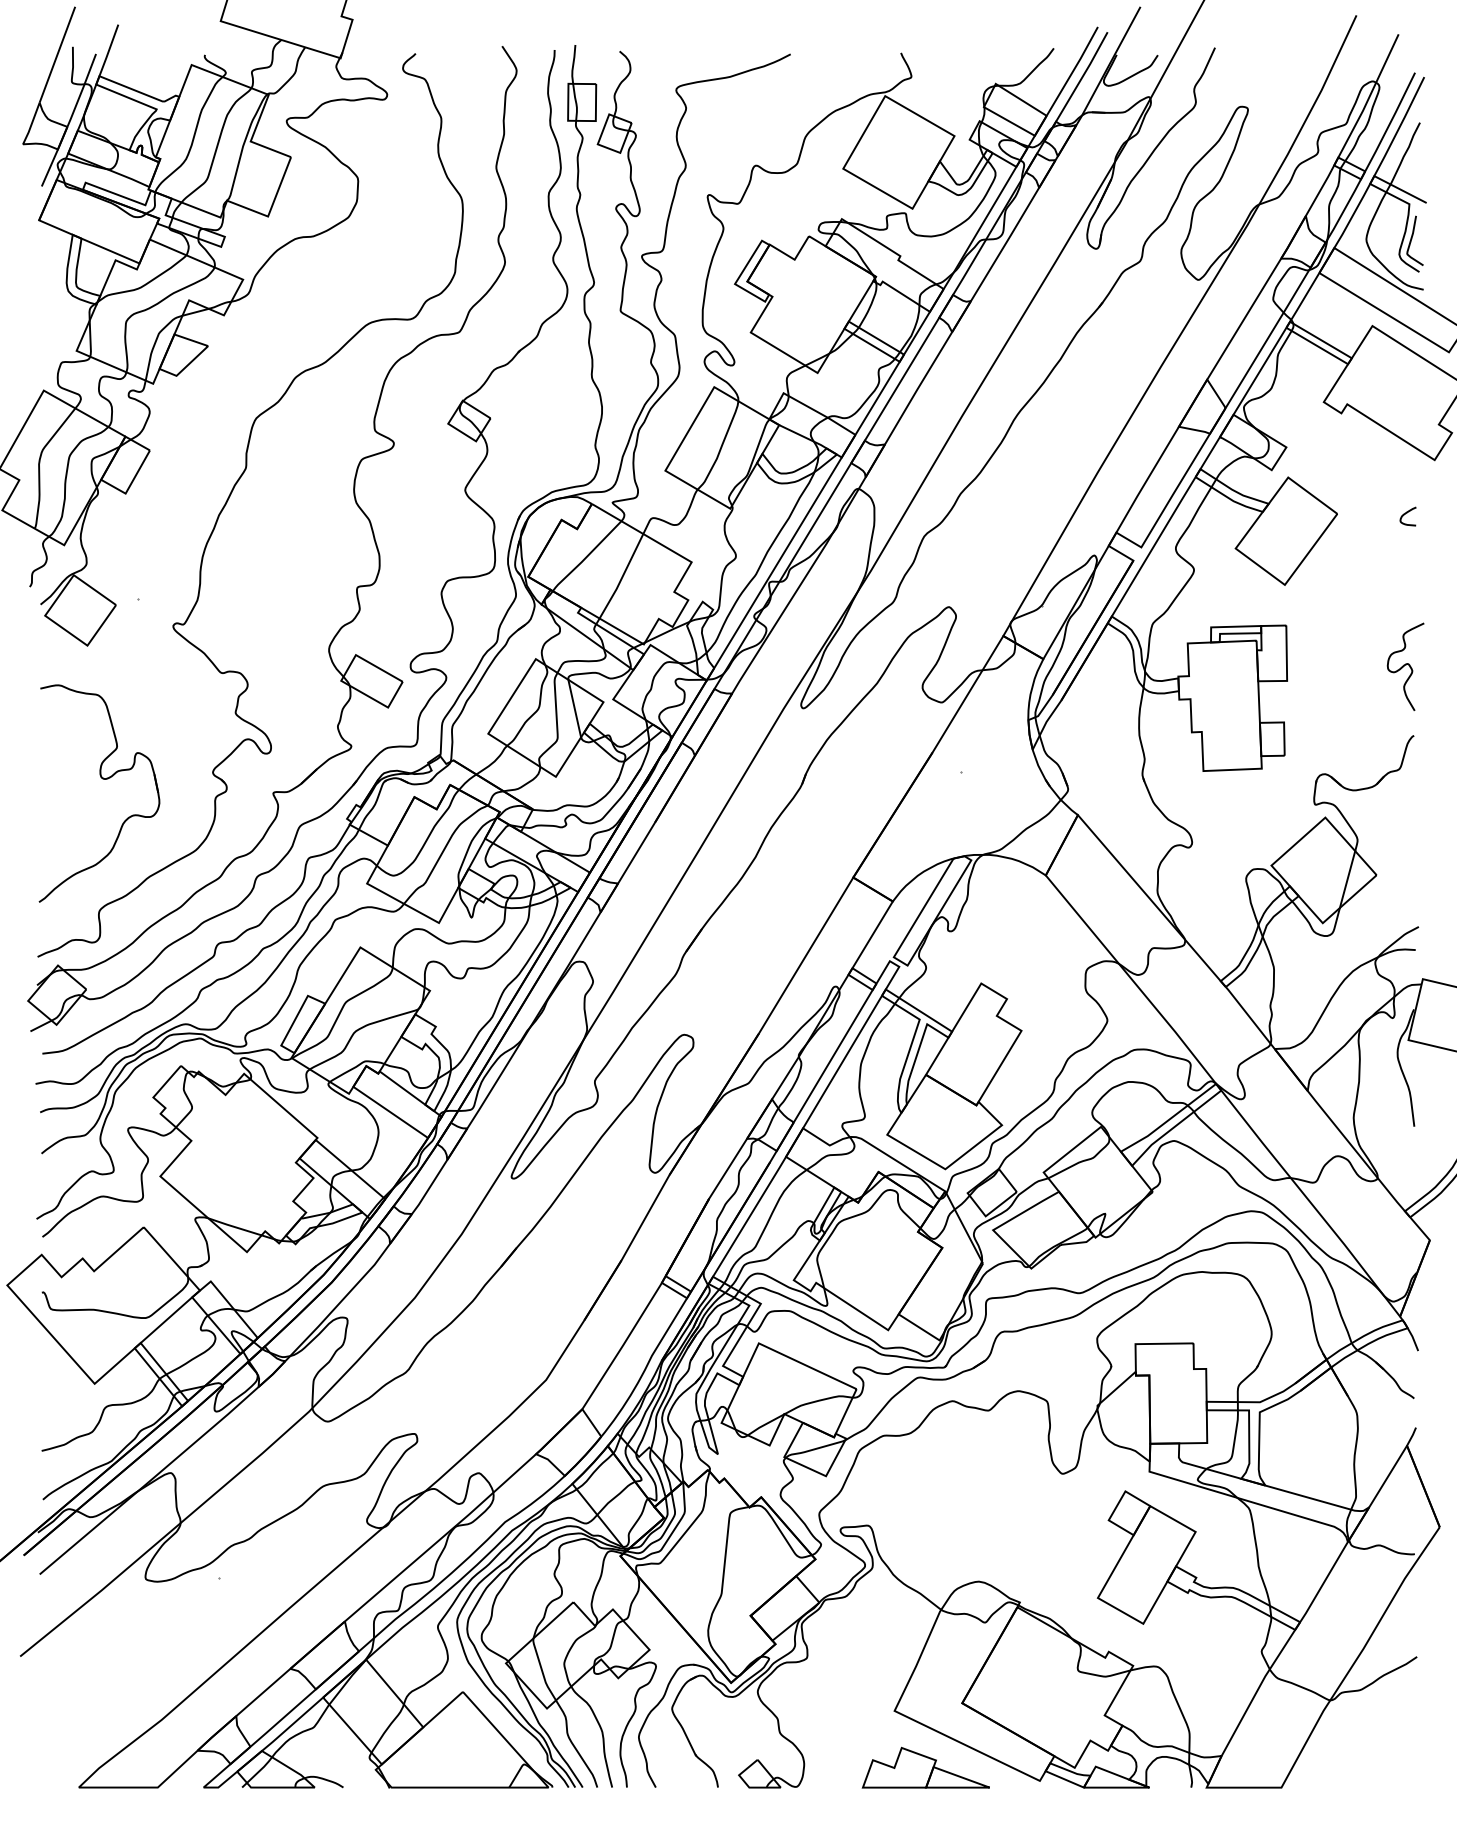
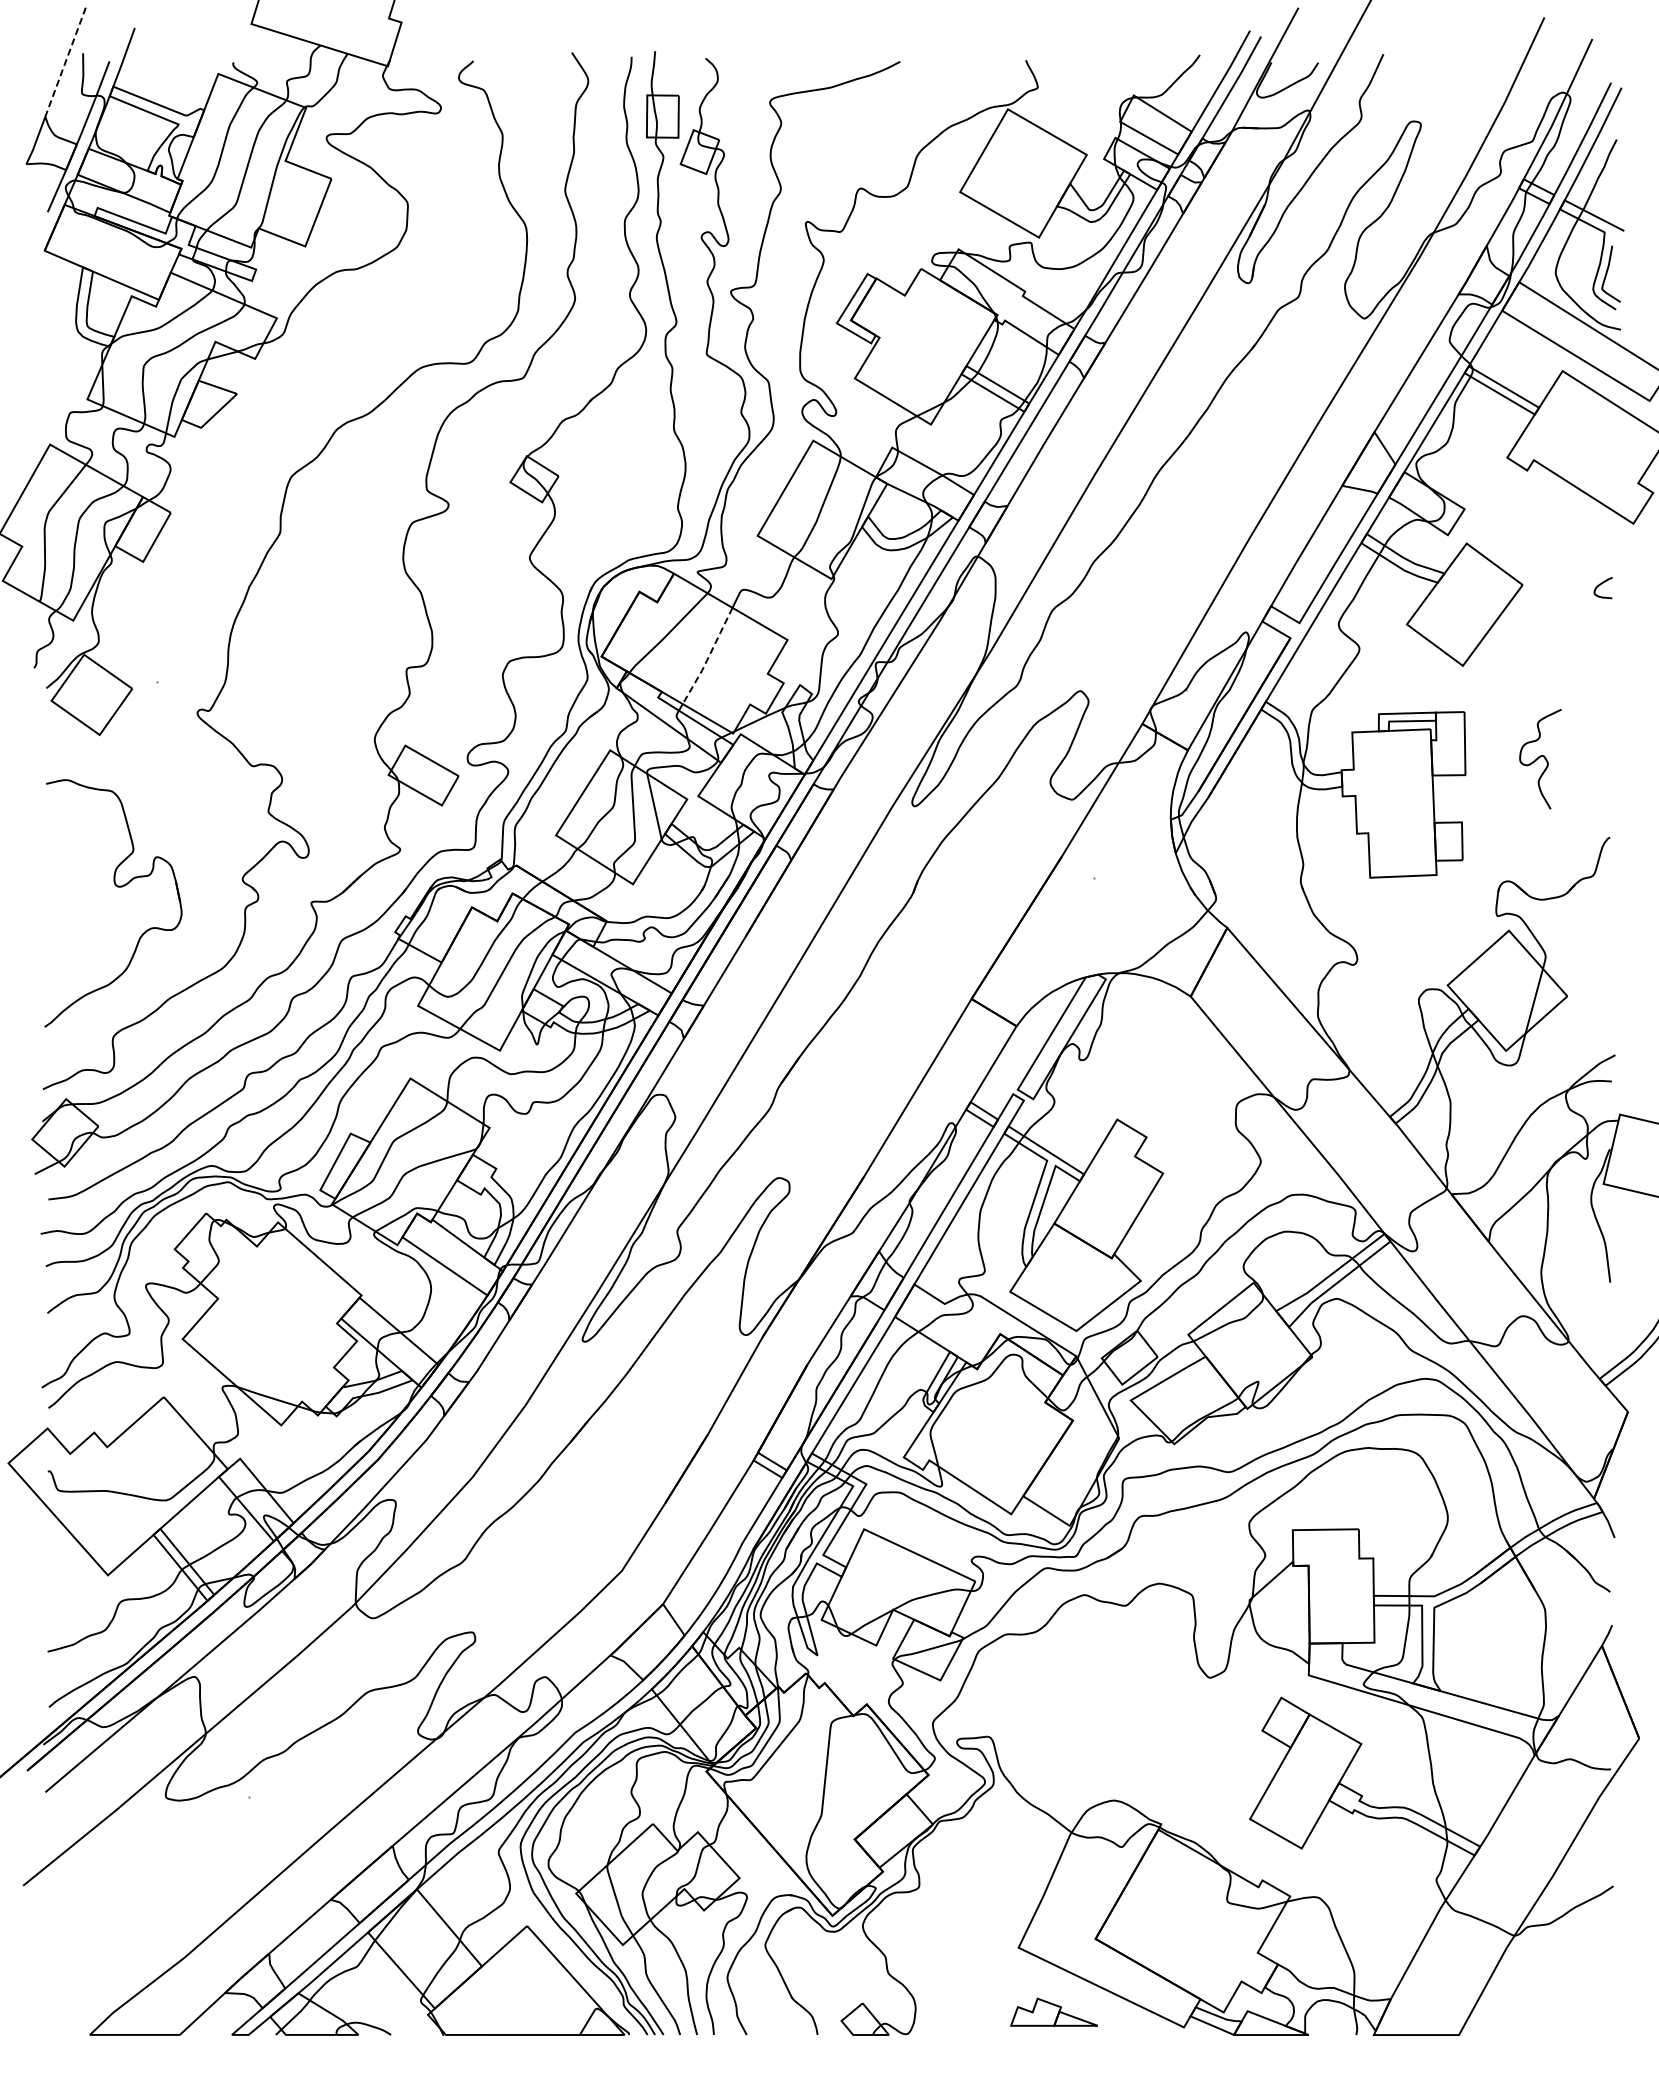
line: (57, 54) -> (65, 62), solid -> dashed
line: (622, 577) -> (708, 657), solid -> dashed
curve: (1404, 666) -> (1539, 758), moved
part: (925, 1766) -> (1053, 2011), size x0.6

